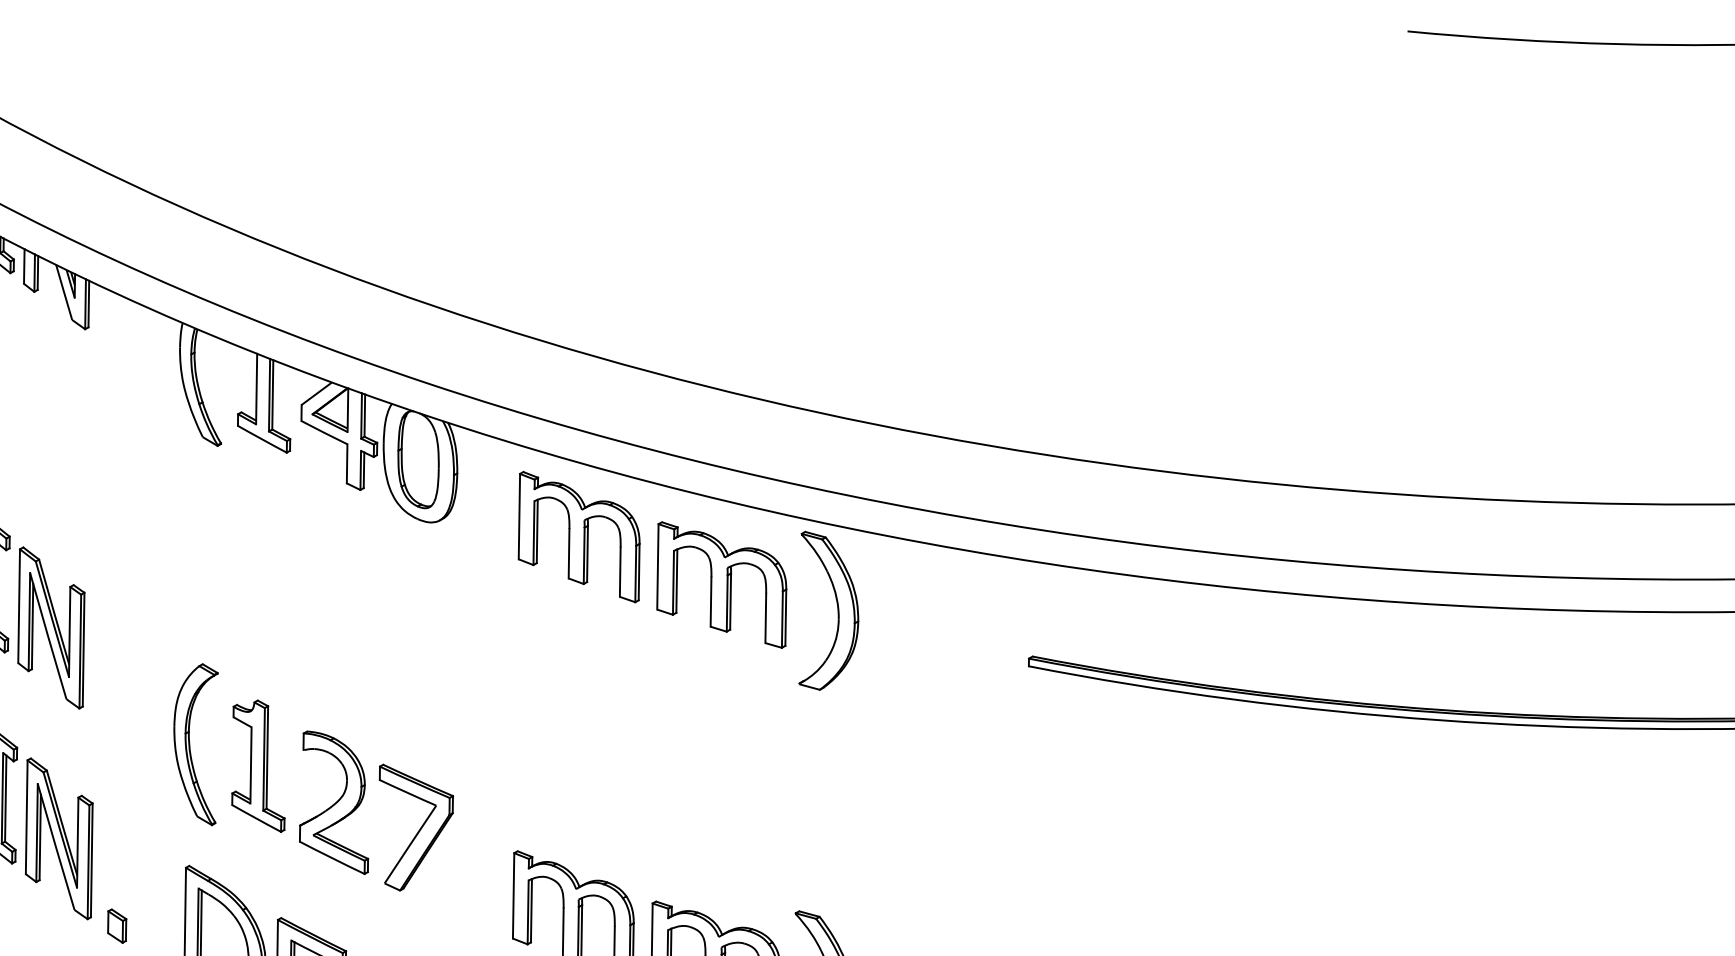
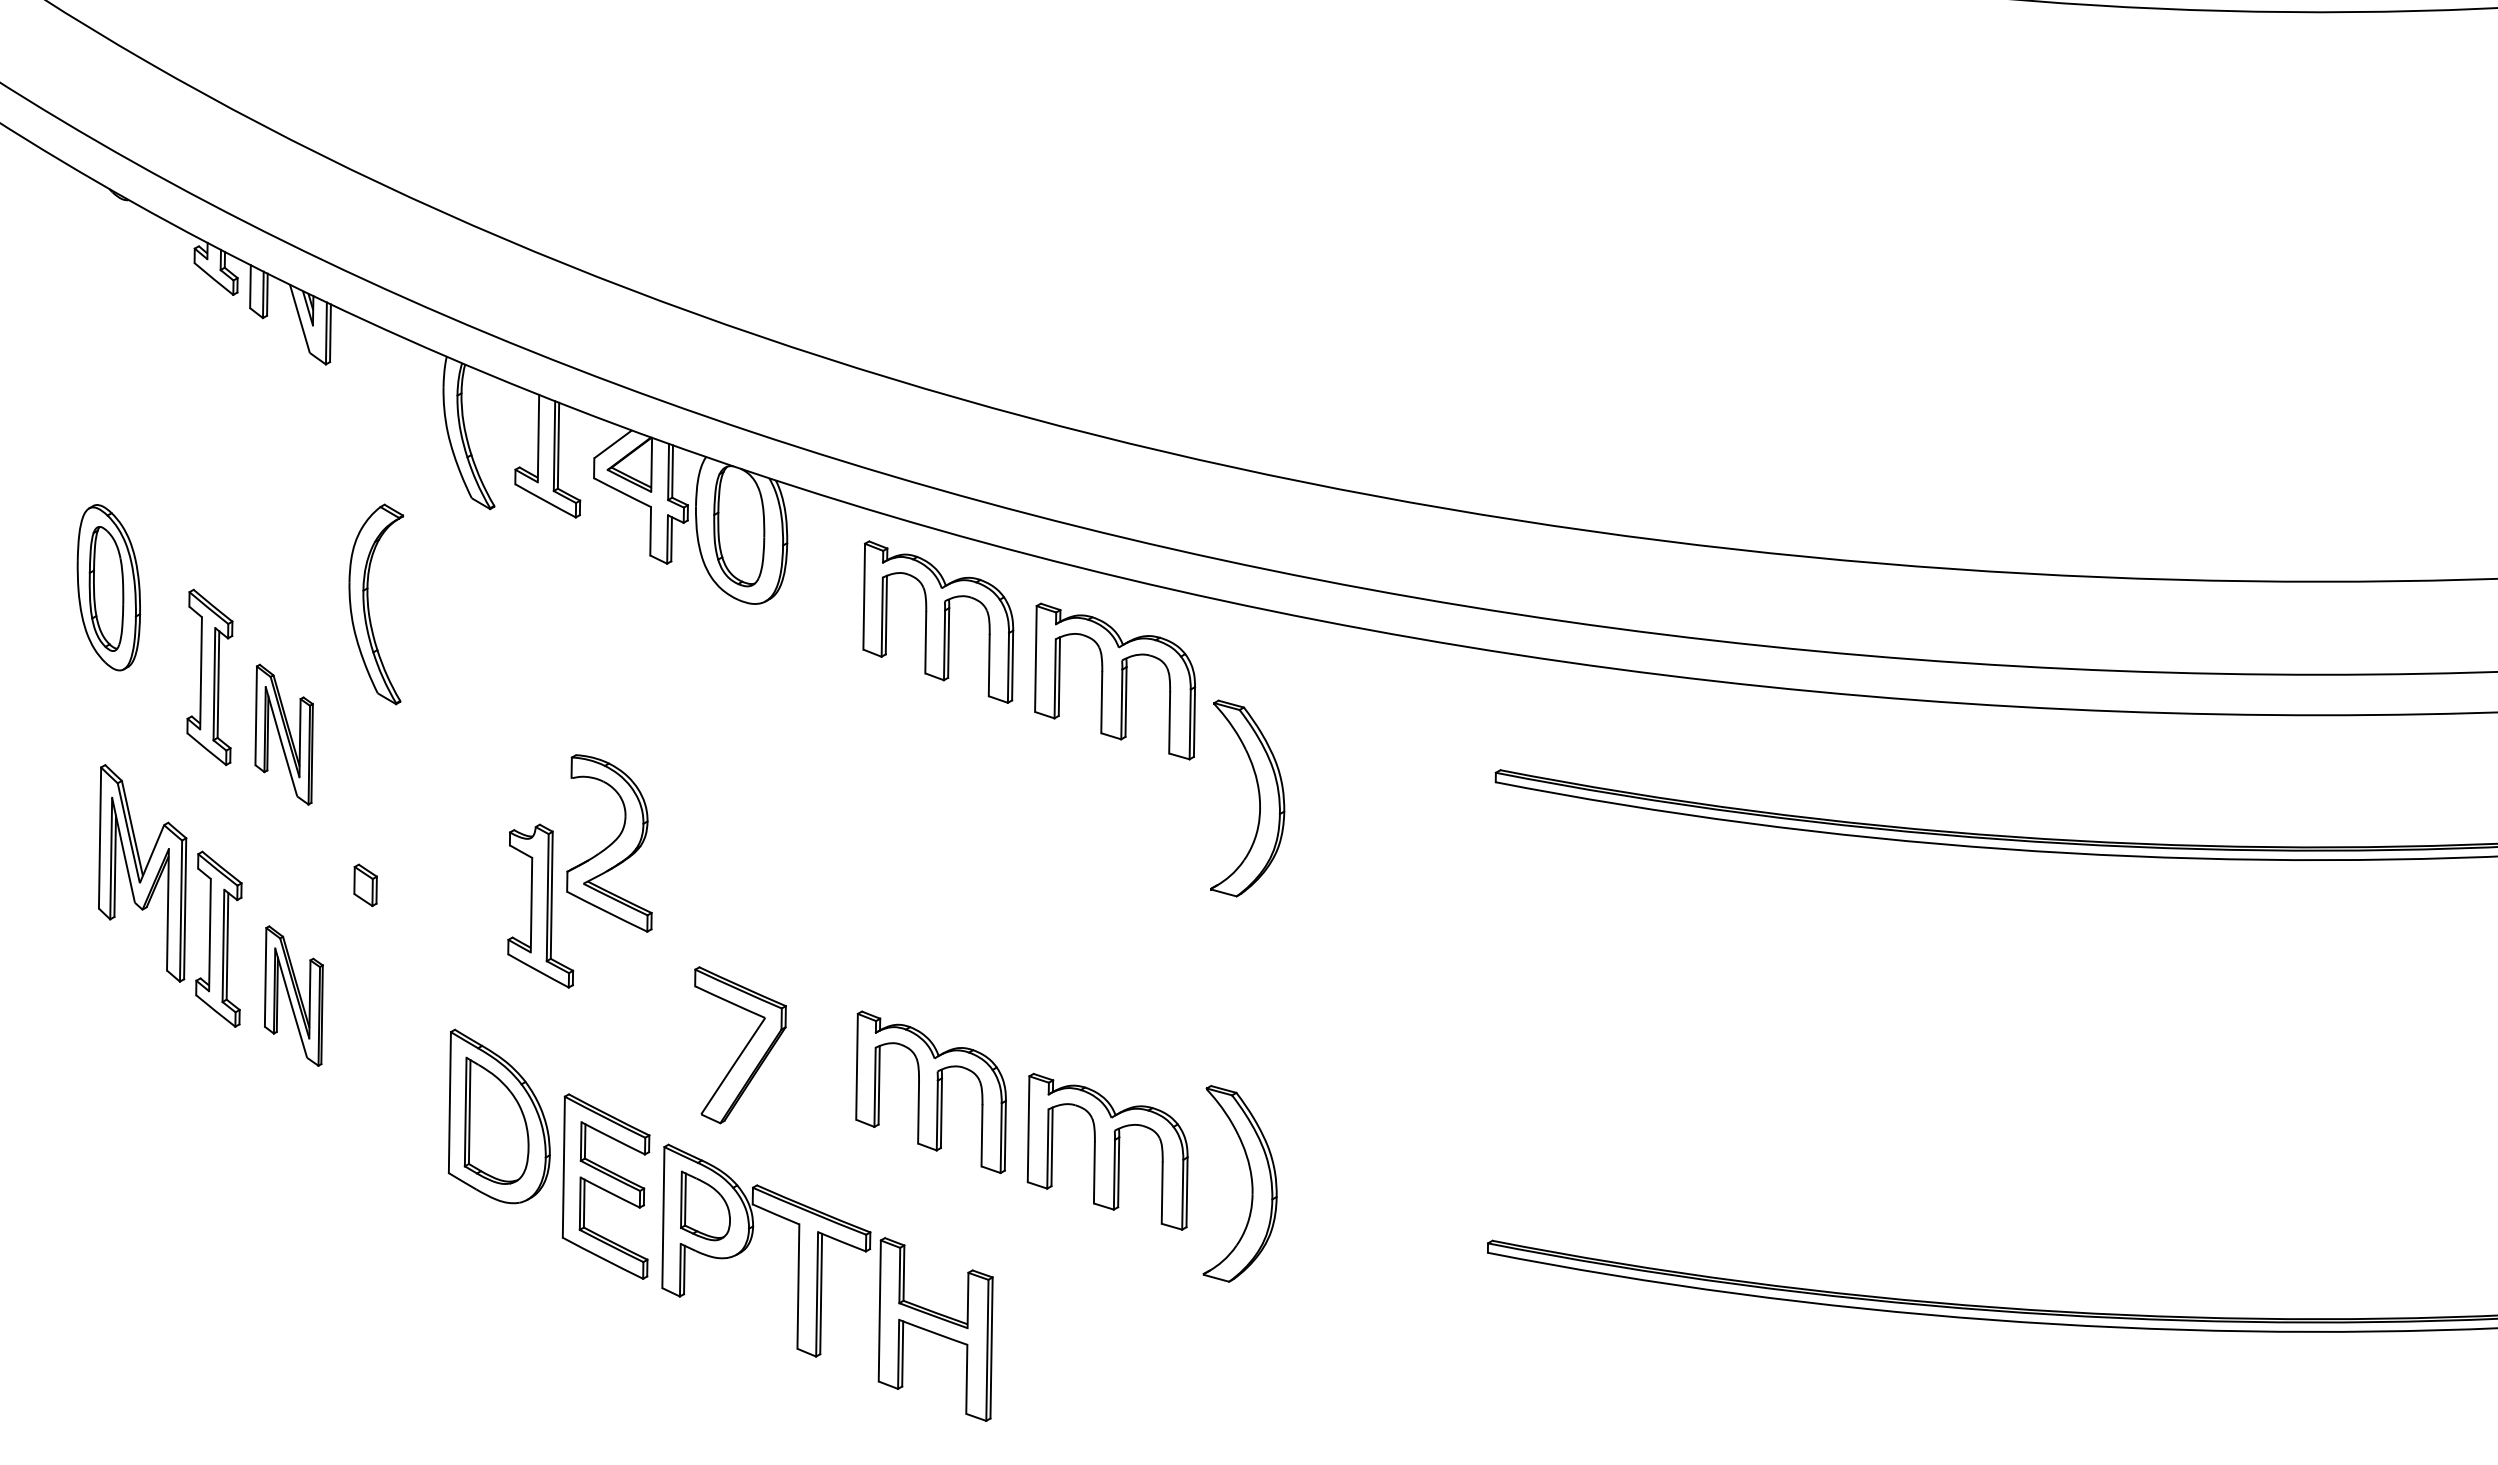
part: (837, 610) -> (1258, 798), moved
part: (51, 627) -> (284, 734), size x0.7
part: (190, 747) -> (369, 607), moved
part: (334, 802) -> (609, 843), moved
part: (416, 827) -> (740, 1045), moved
part: (59, 838) -> (293, 995), size x0.7
part: (117, 925) -> (365, 884), moved

